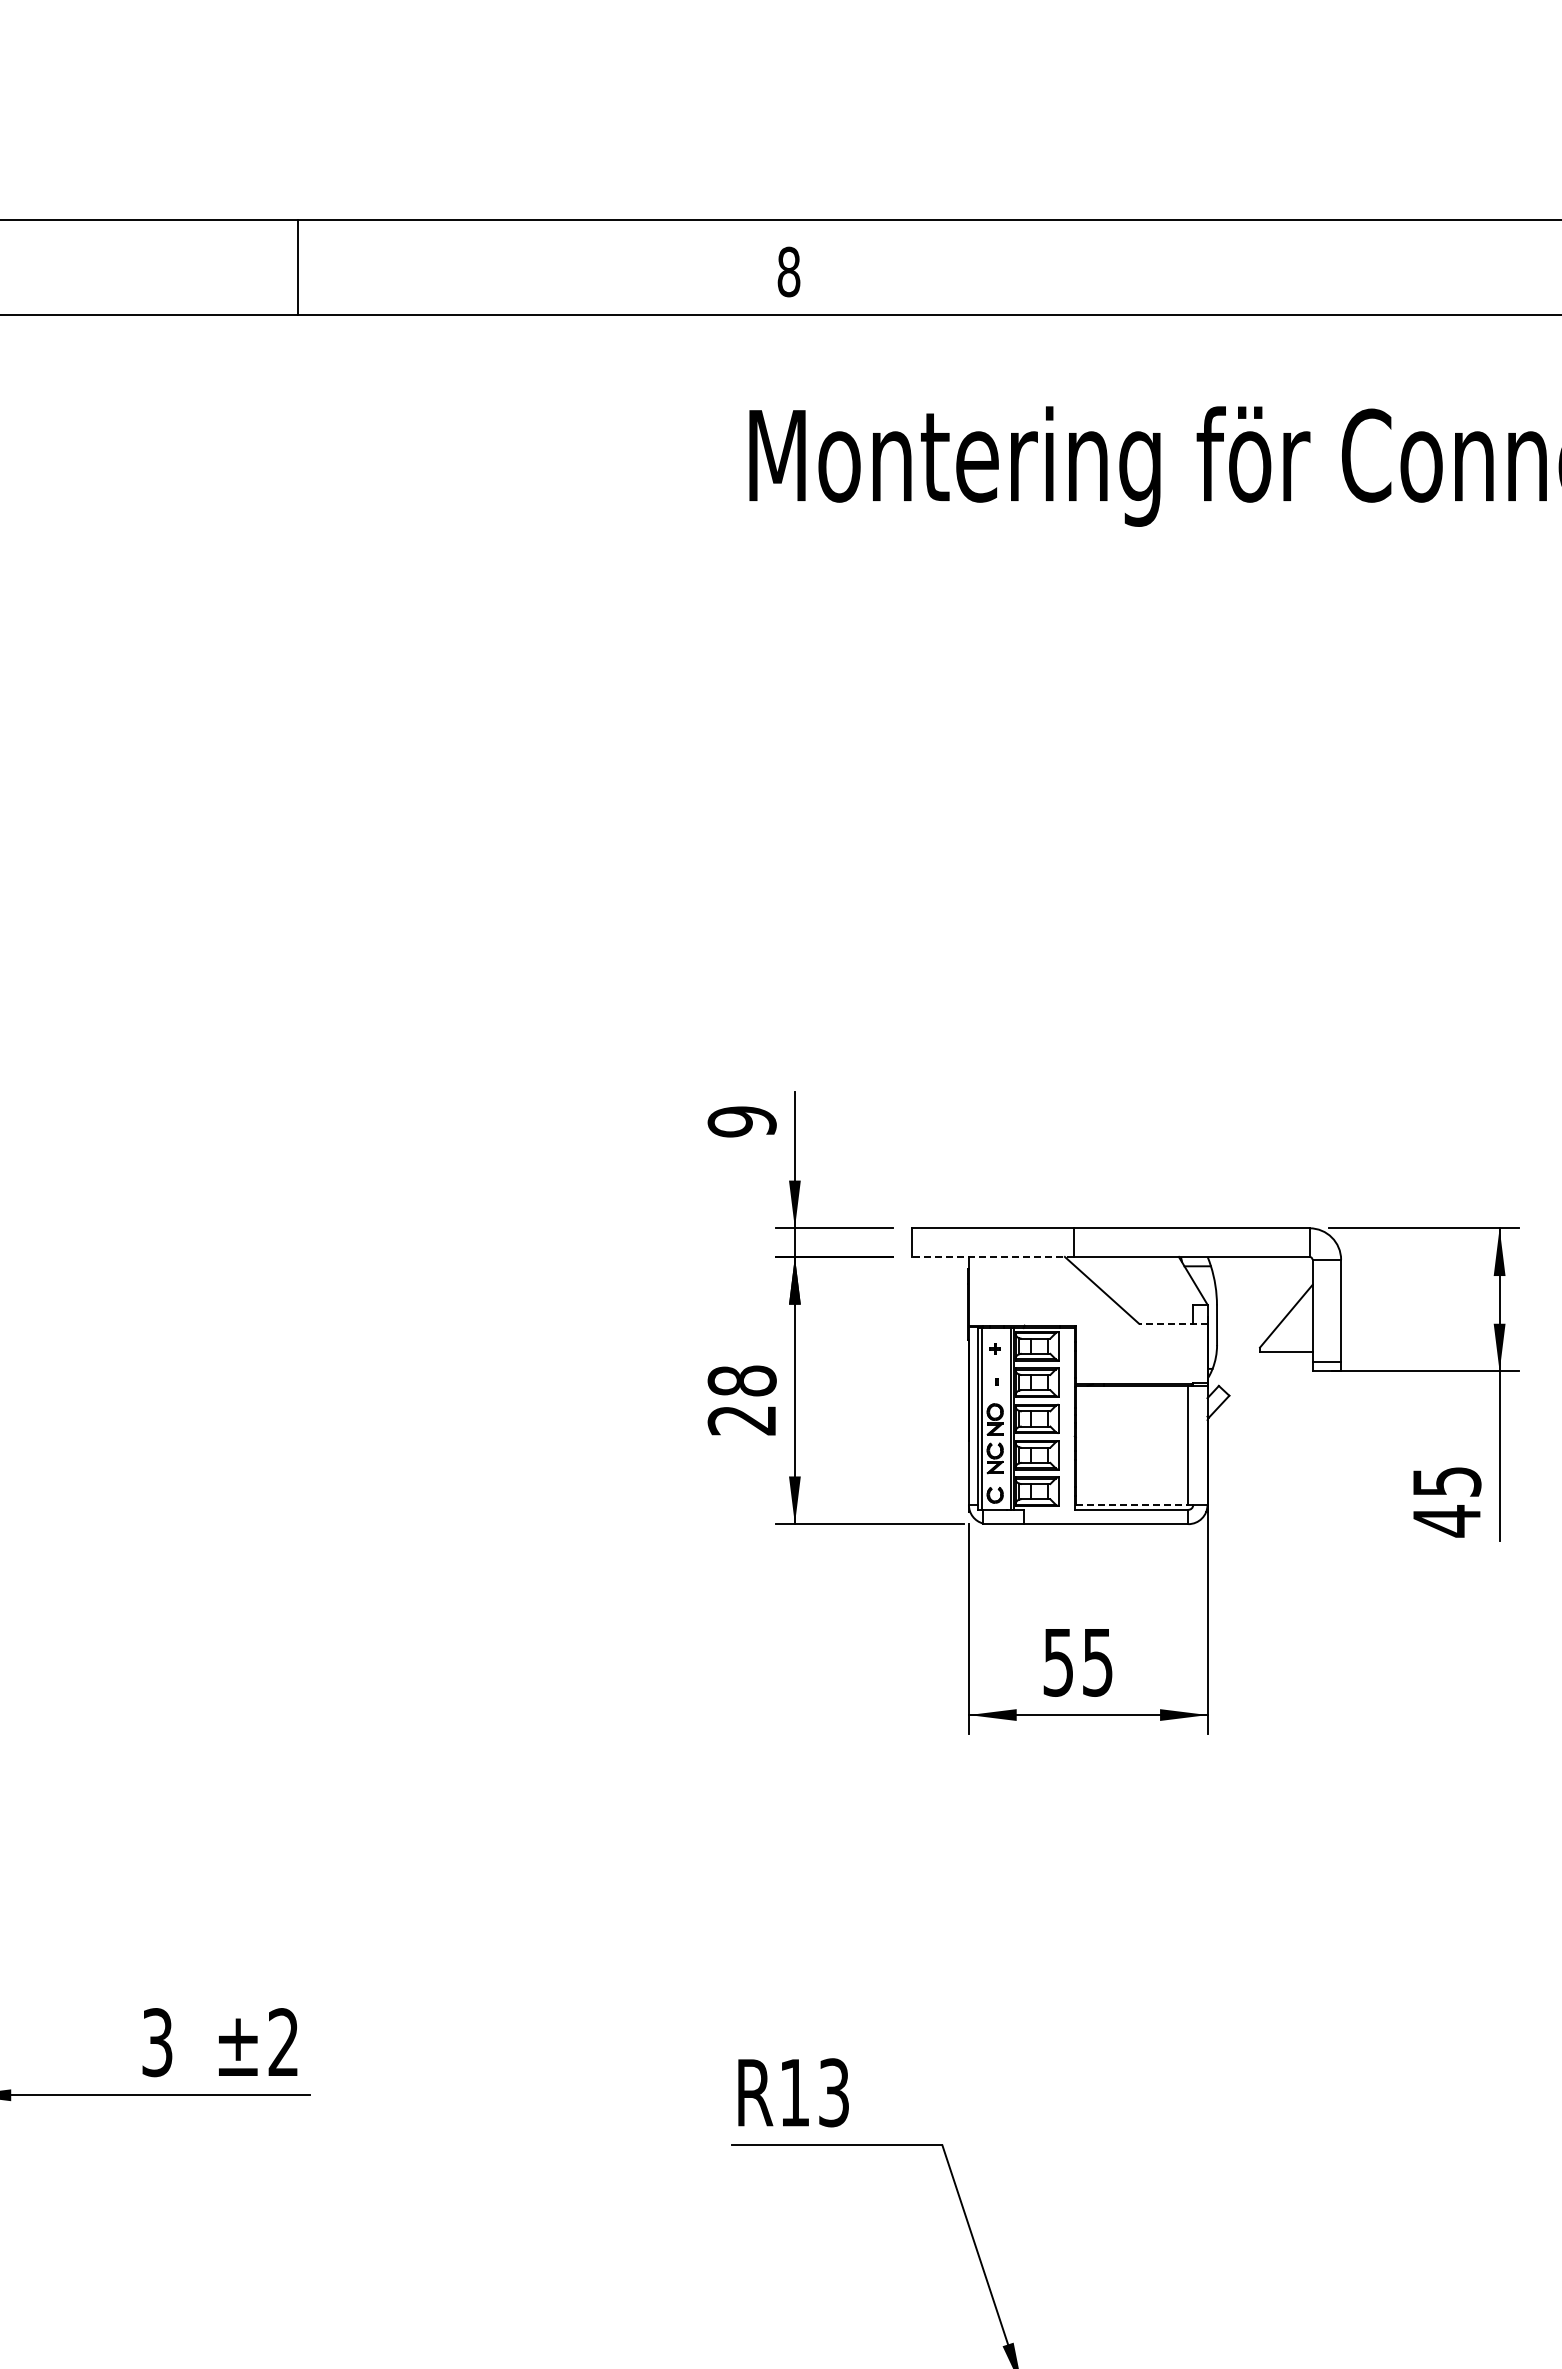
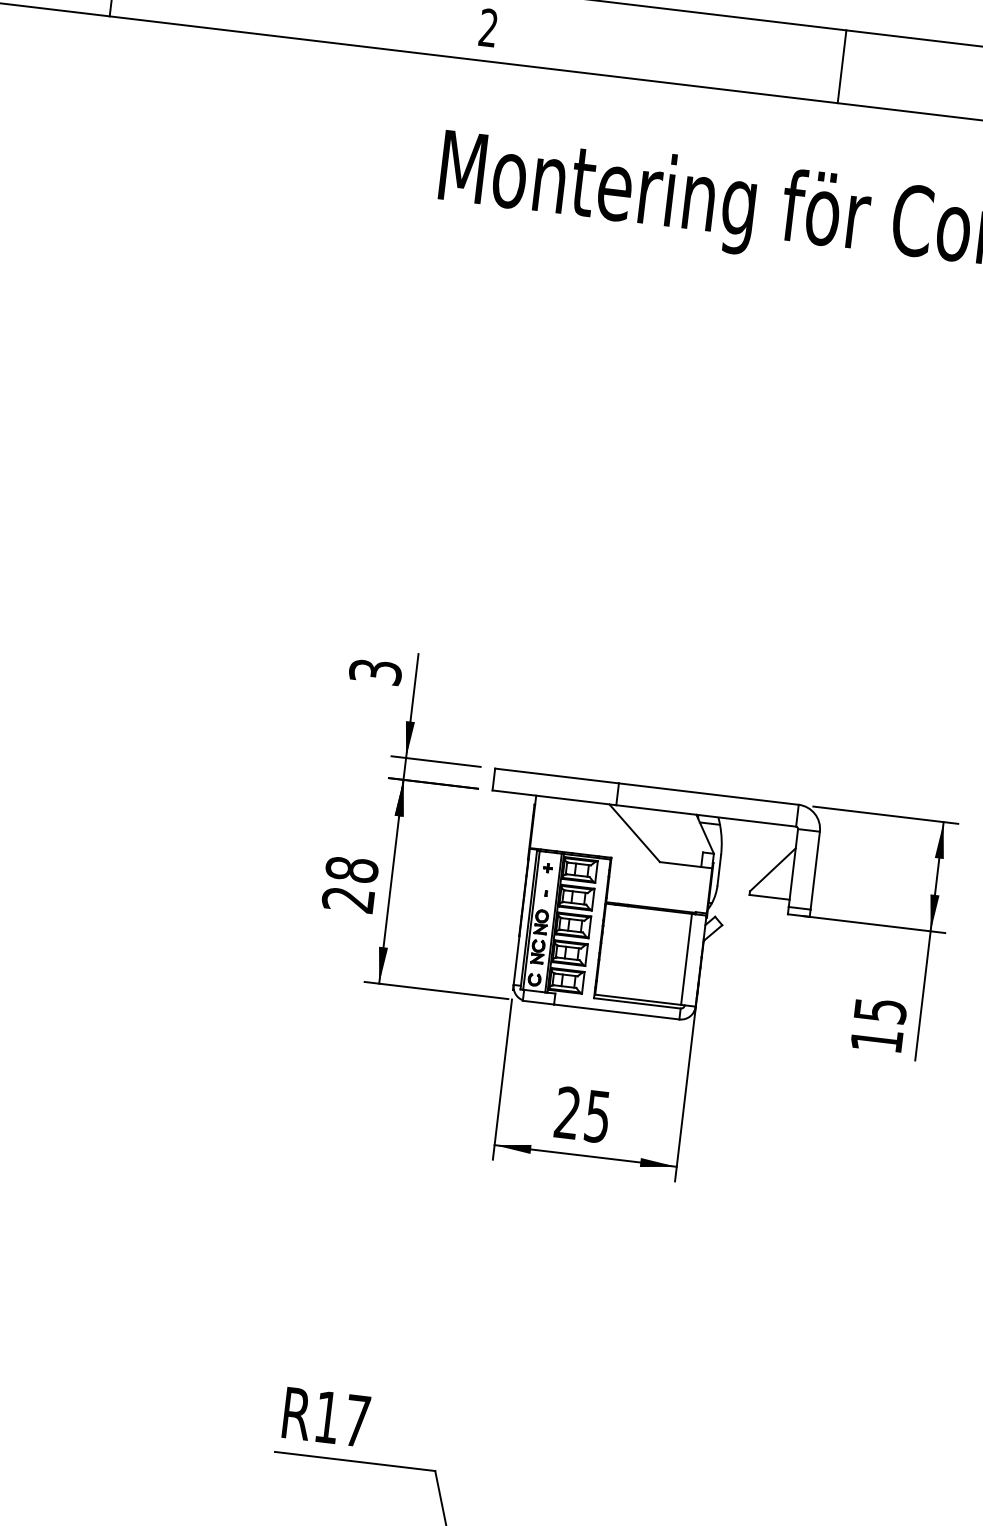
line: (1251, 267) -> (841, 66), added
text: (788, 271) -> (488, 27), 8 -> 2
text: (741, 1121) -> (375, 671), 9 -> 3
line: (992, 1256) -> (554, 797), dashed -> solid
line: (1172, 1323) -> (685, 864), dashed -> solid
line: (1132, 1505) -> (638, 1000), dashed -> solid
text: (1446, 1521) -> (876, 1040), 45 -> 15
text: (1057, 1661) -> (567, 1112), 55 -> 25
text: (833, 2092) -> (356, 1420), R13 -> R17

